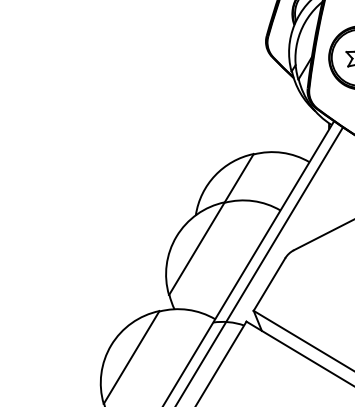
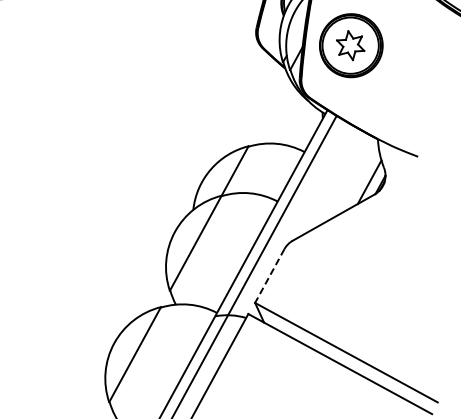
line: (269, 285) -> (269, 276), solid -> dashed

